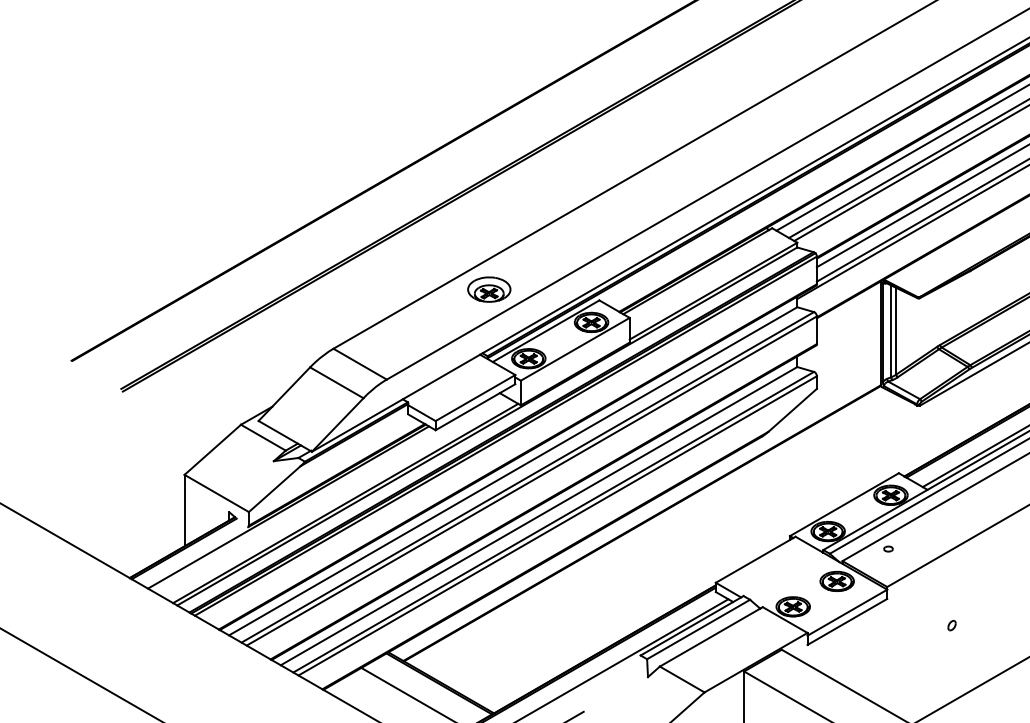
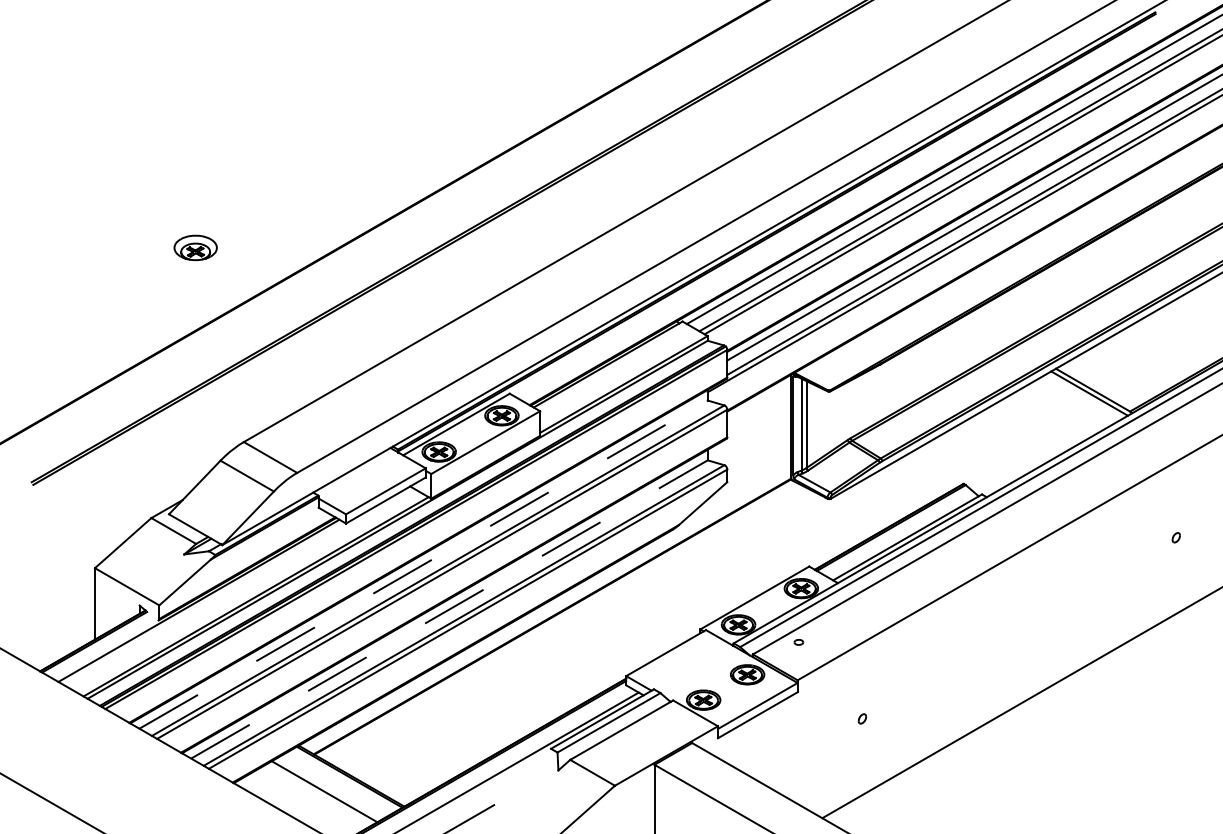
part: (489, 289) -> (195, 247), moved
line: (514, 471) -> (424, 564), solid -> dashed
line: (539, 516) -> (449, 609), solid -> dashed

